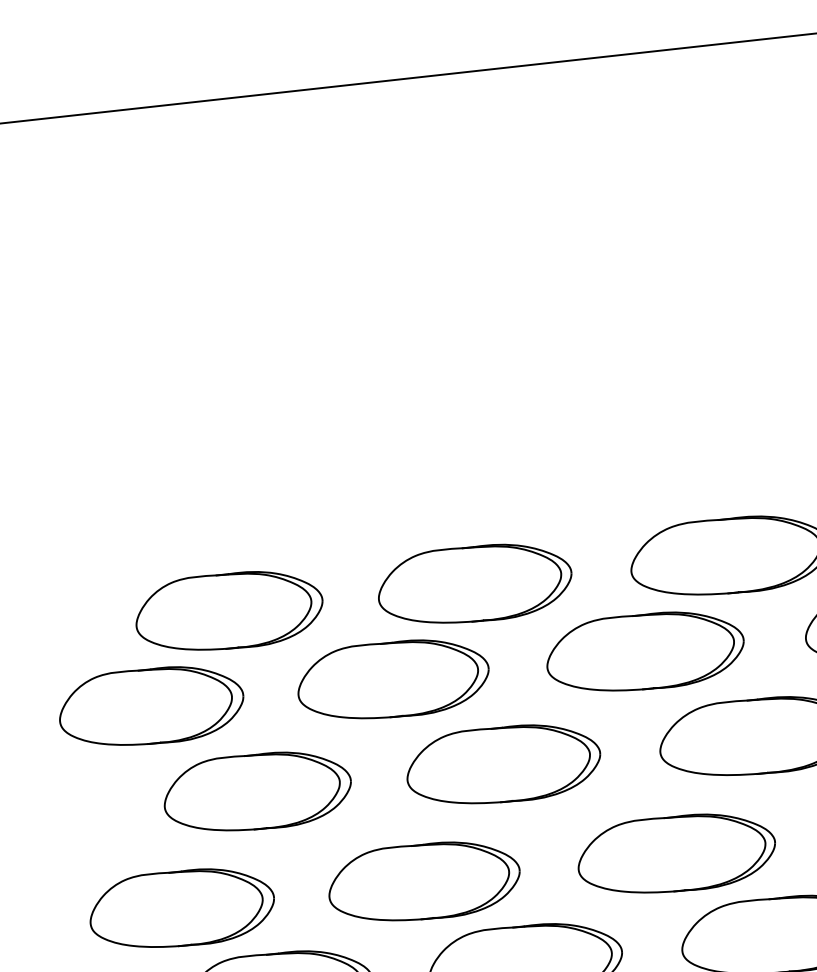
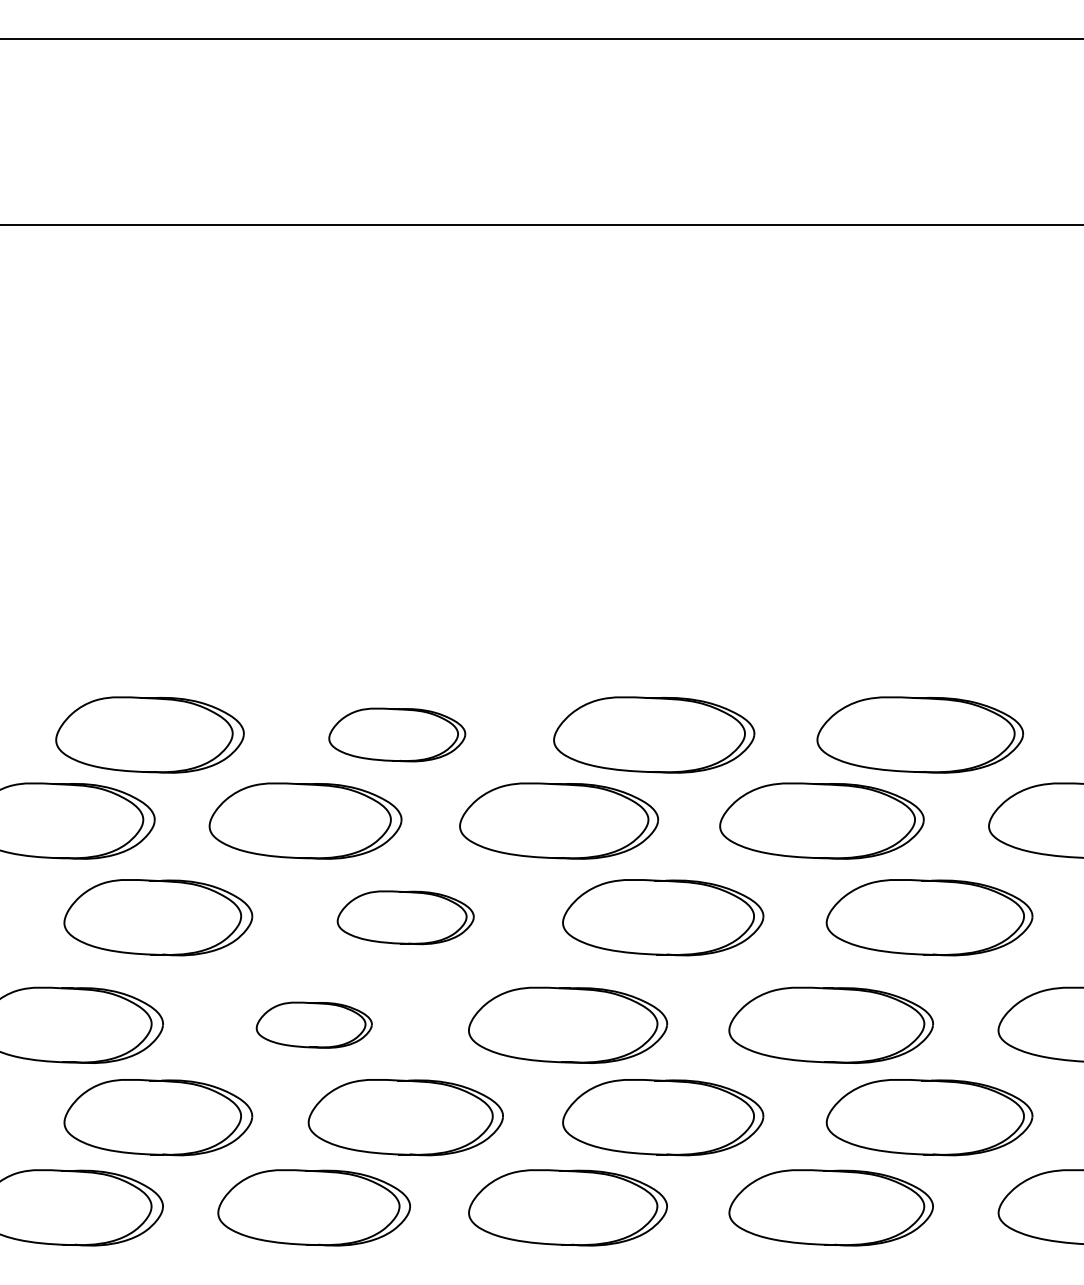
part: (475, 583) -> (397, 734), size x0.7
part: (503, 764) -> (405, 917), size x0.7
part: (424, 880) -> (314, 1024), size x0.6

